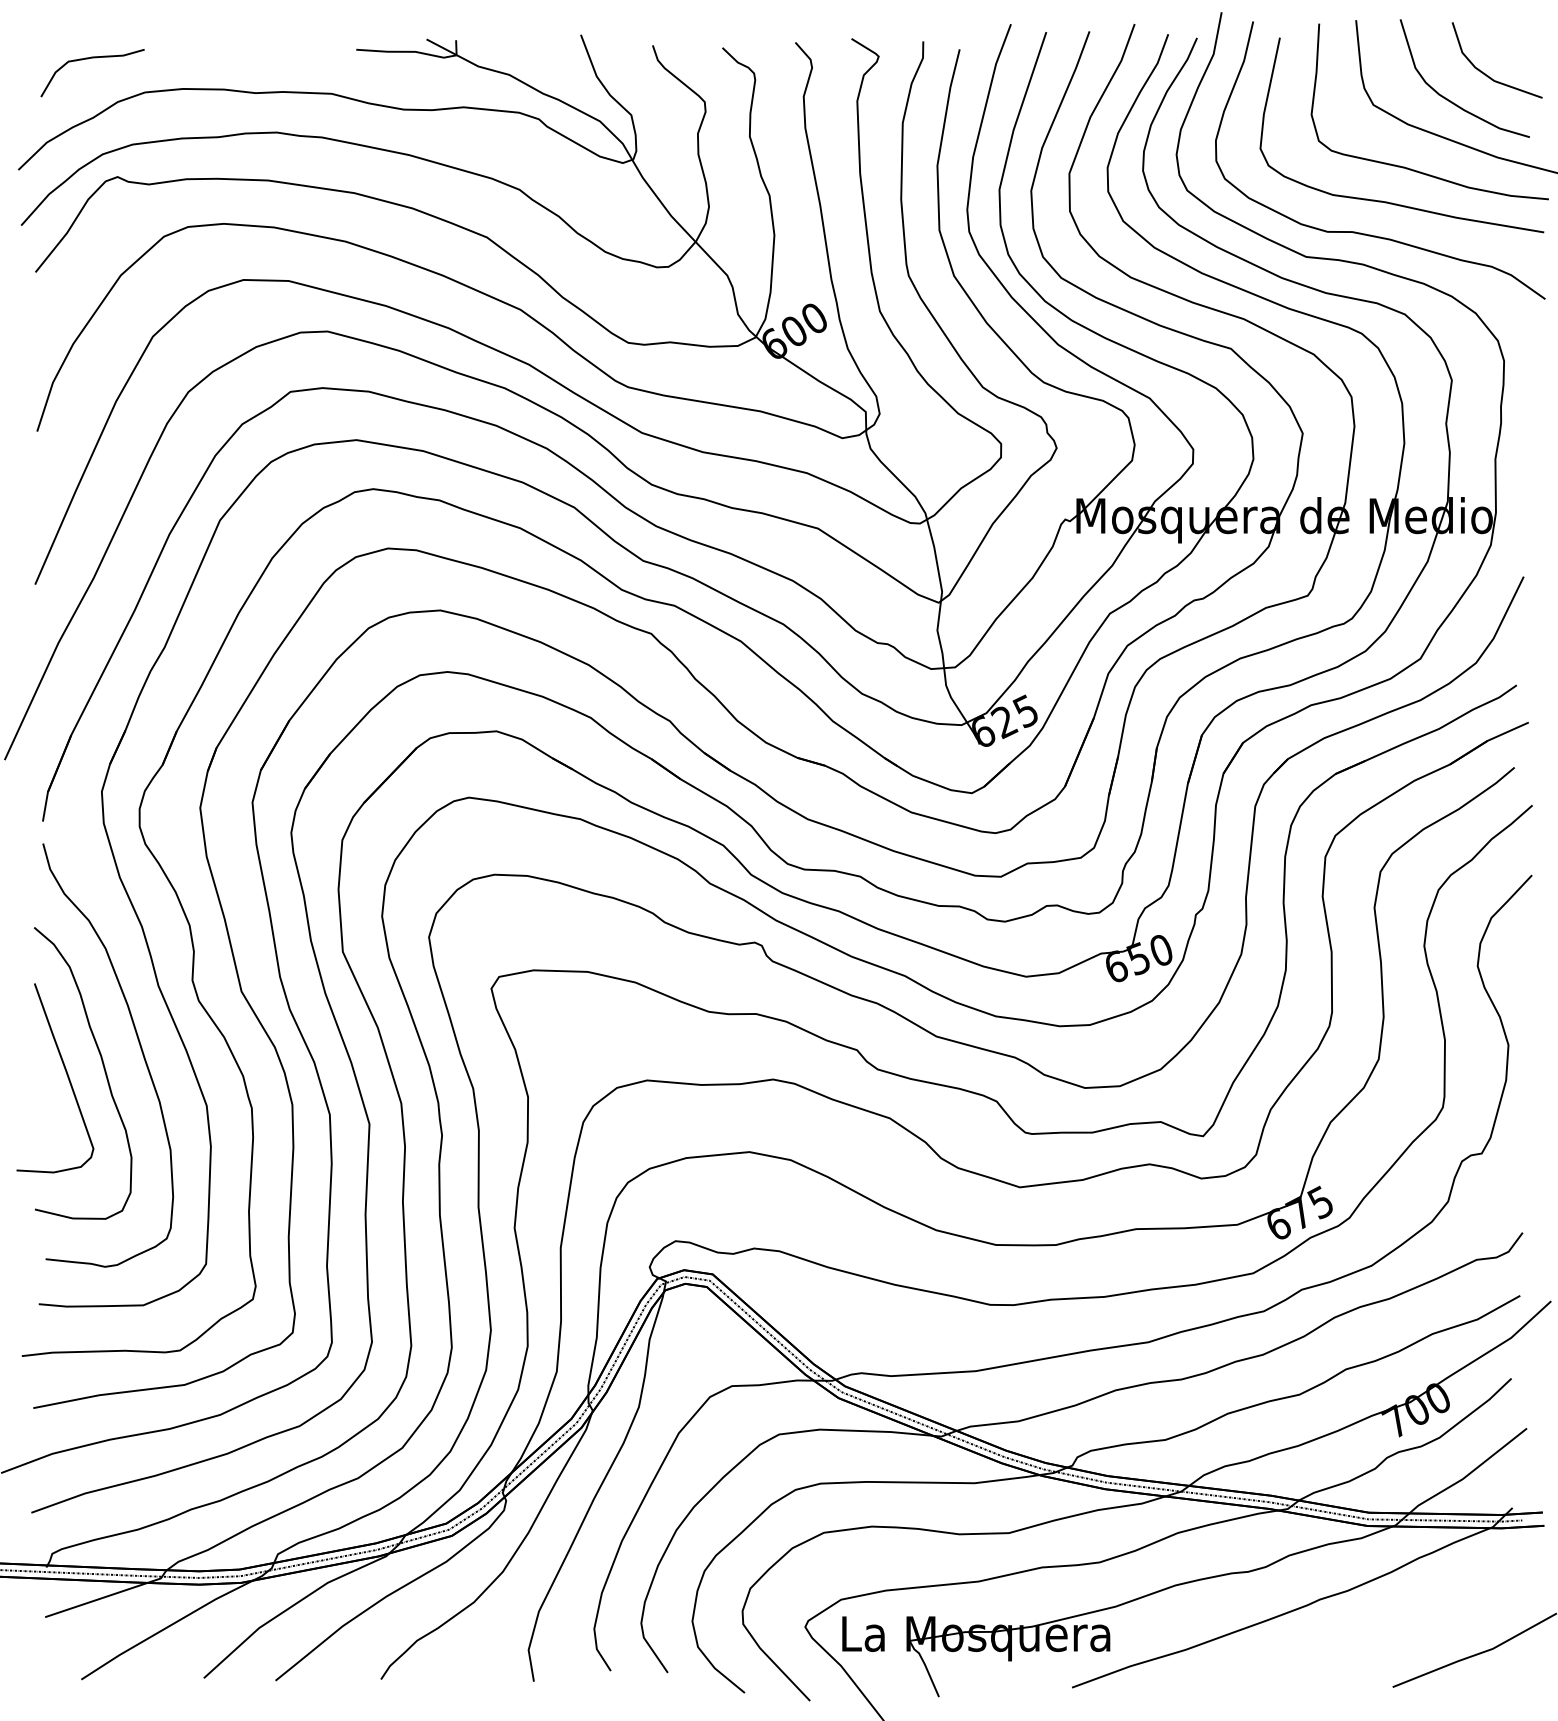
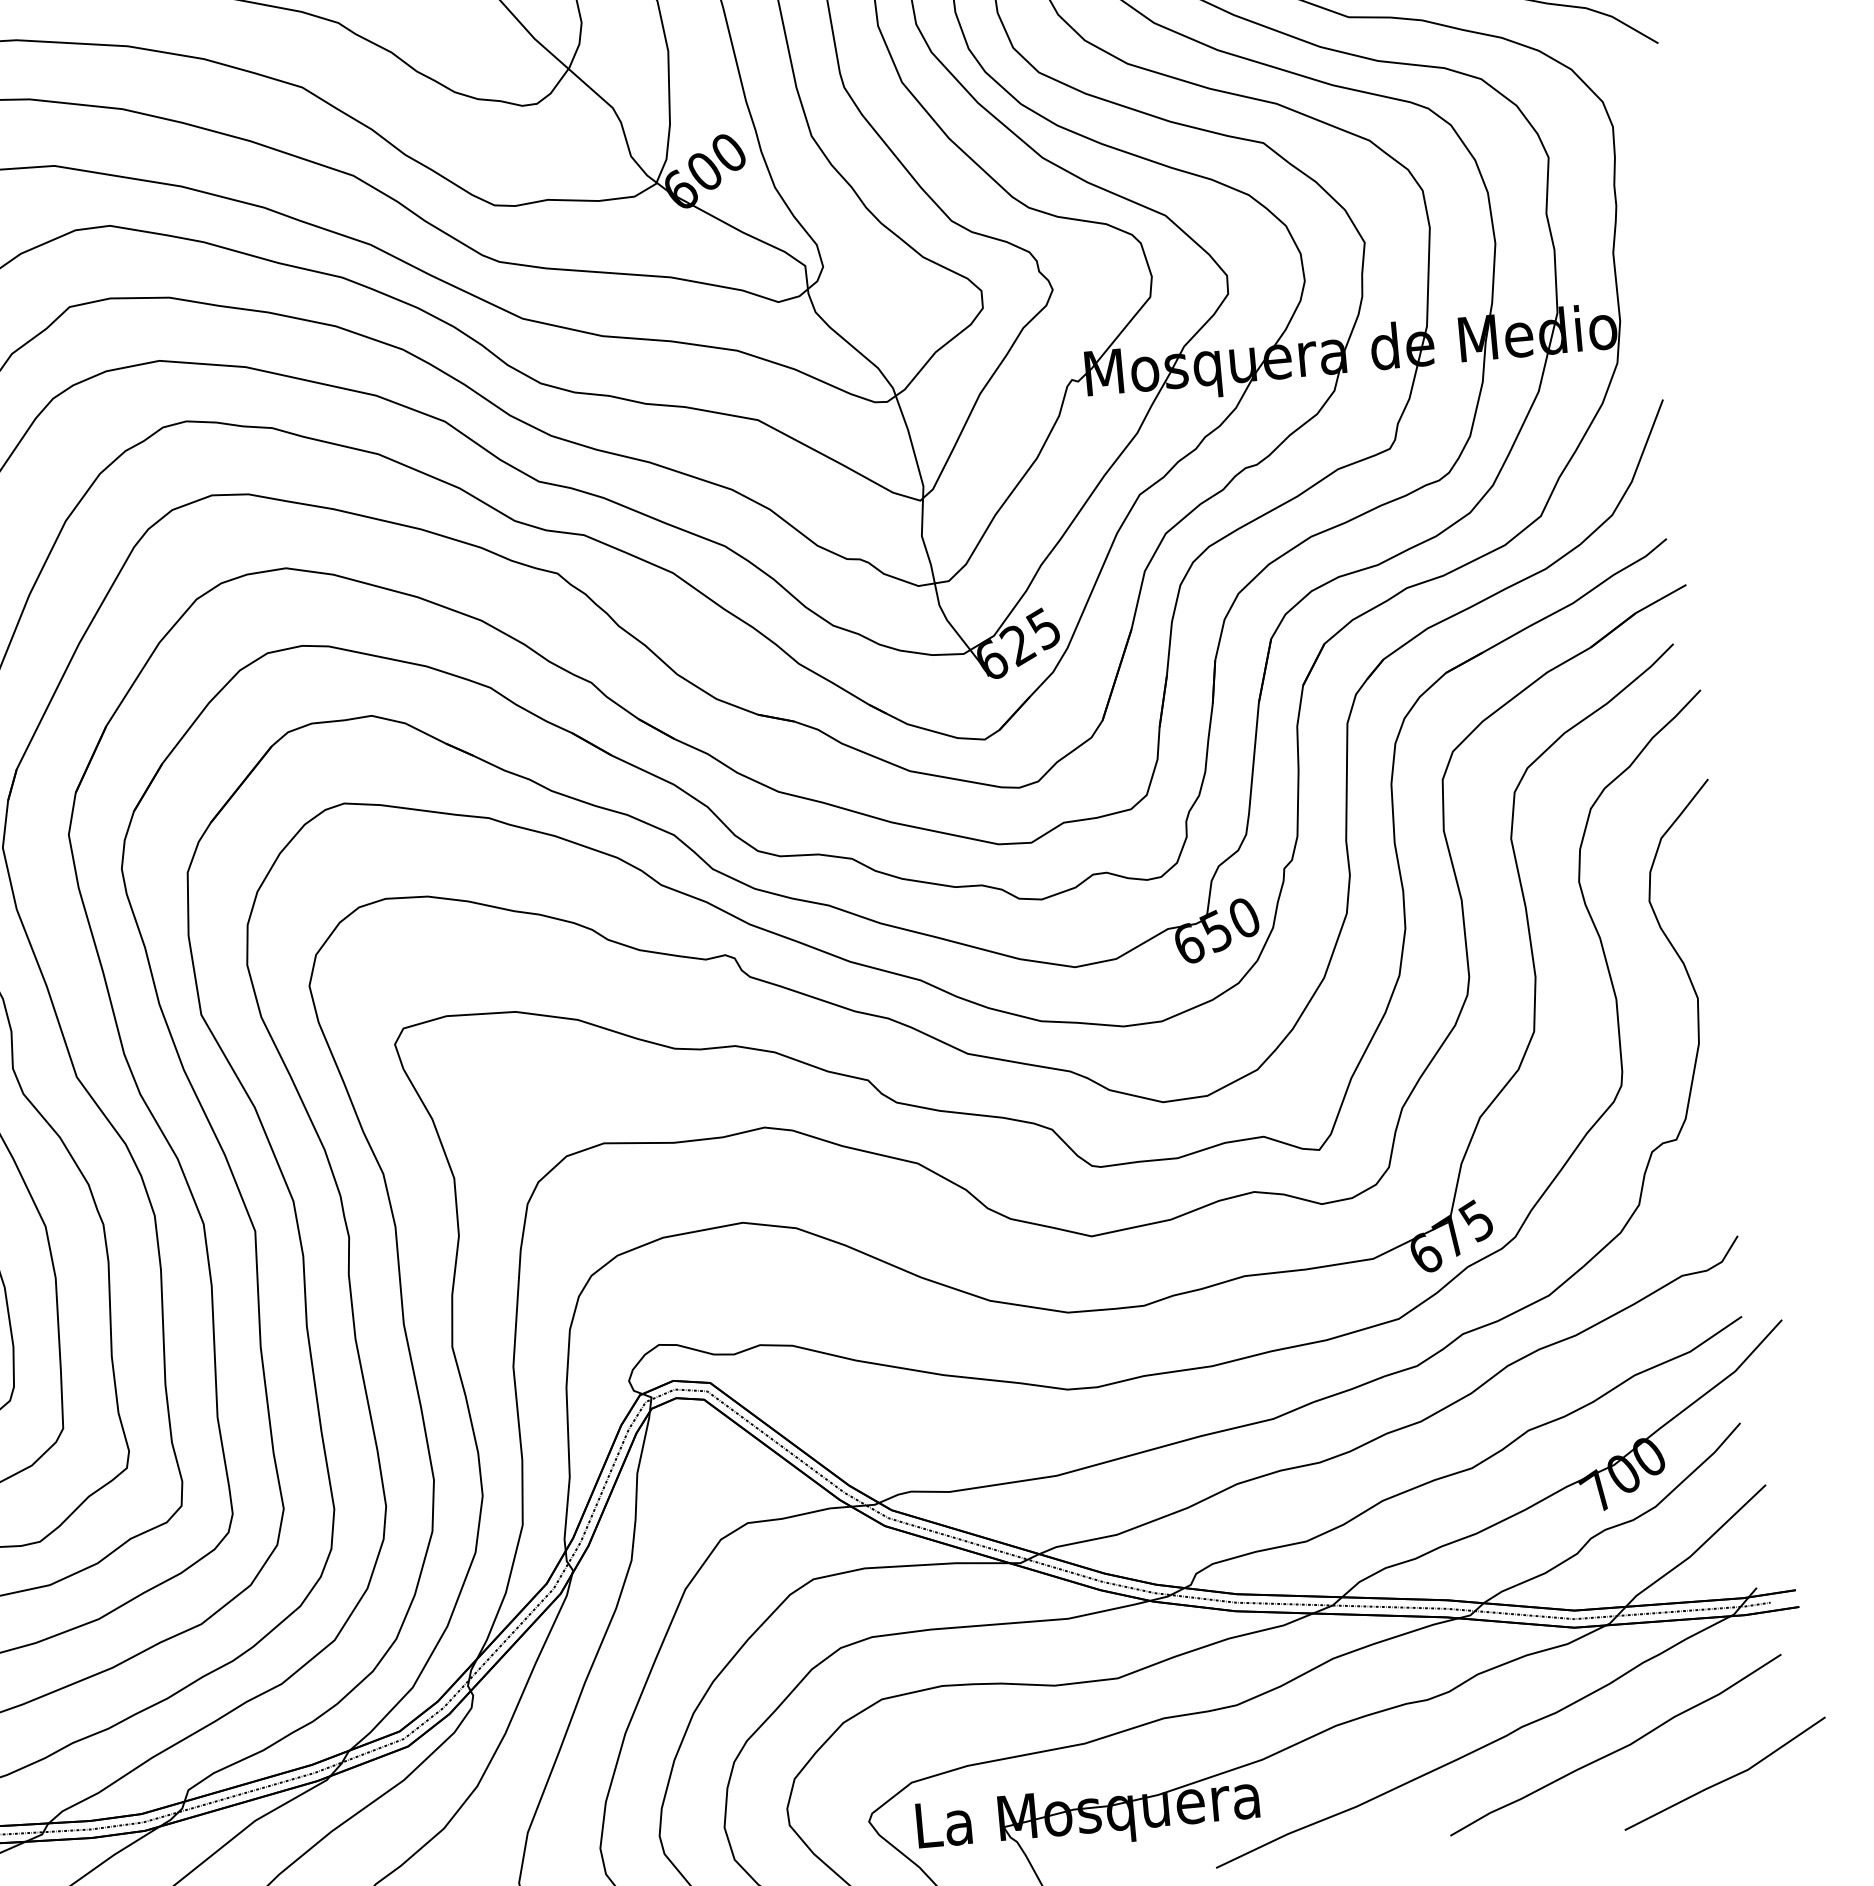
part: (1391, 1619) -> (1615, 1744), added

